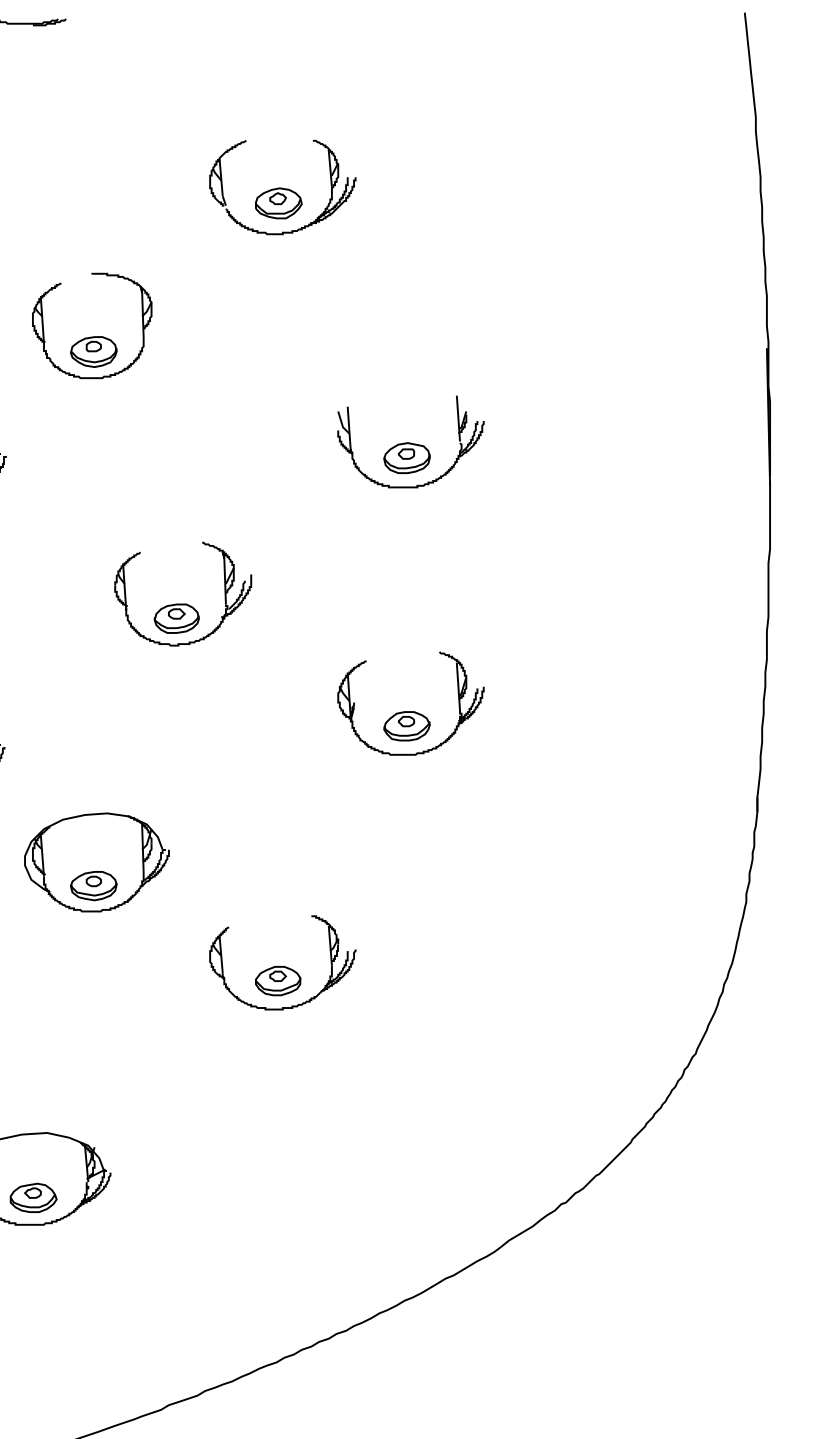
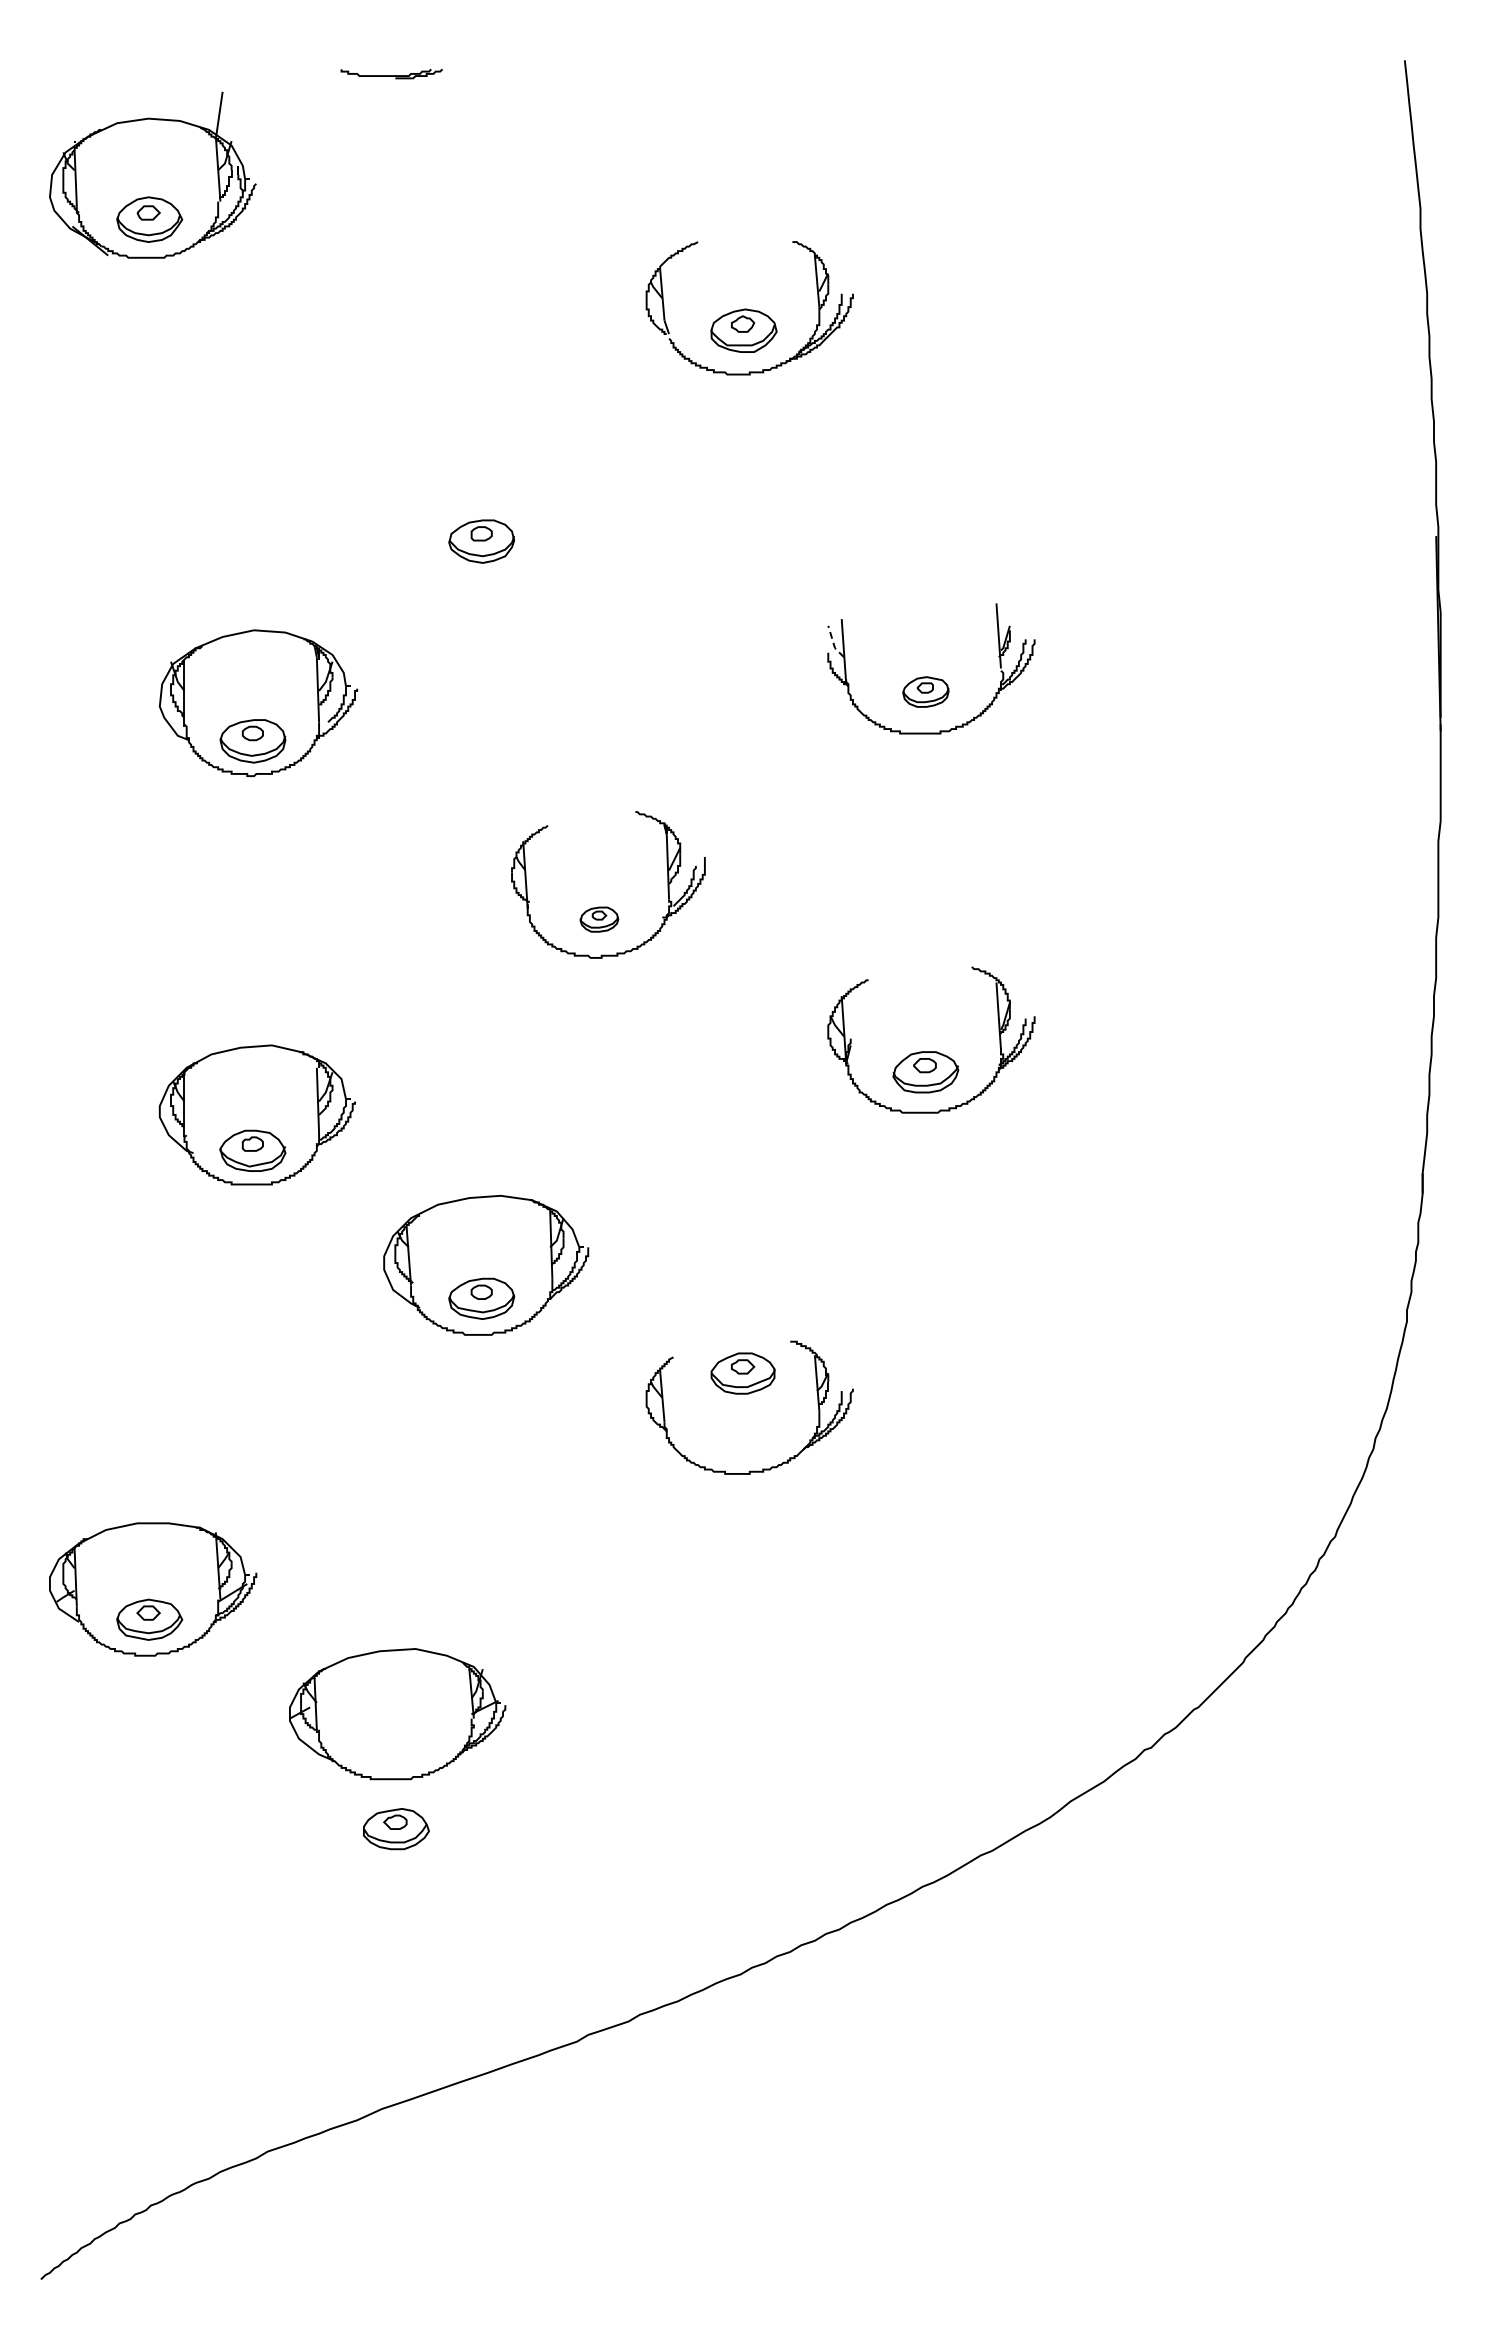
part: (43, 325) -> (410, 504), removed
line: (341, 423) -> (833, 643), solid -> dashed
part: (406, 457) -> (925, 691), size x0.7
part: (176, 618) -> (599, 919), size x0.6
part: (277, 981) -> (742, 1373), moved
part: (33, 1198) -> (396, 1829), moved

